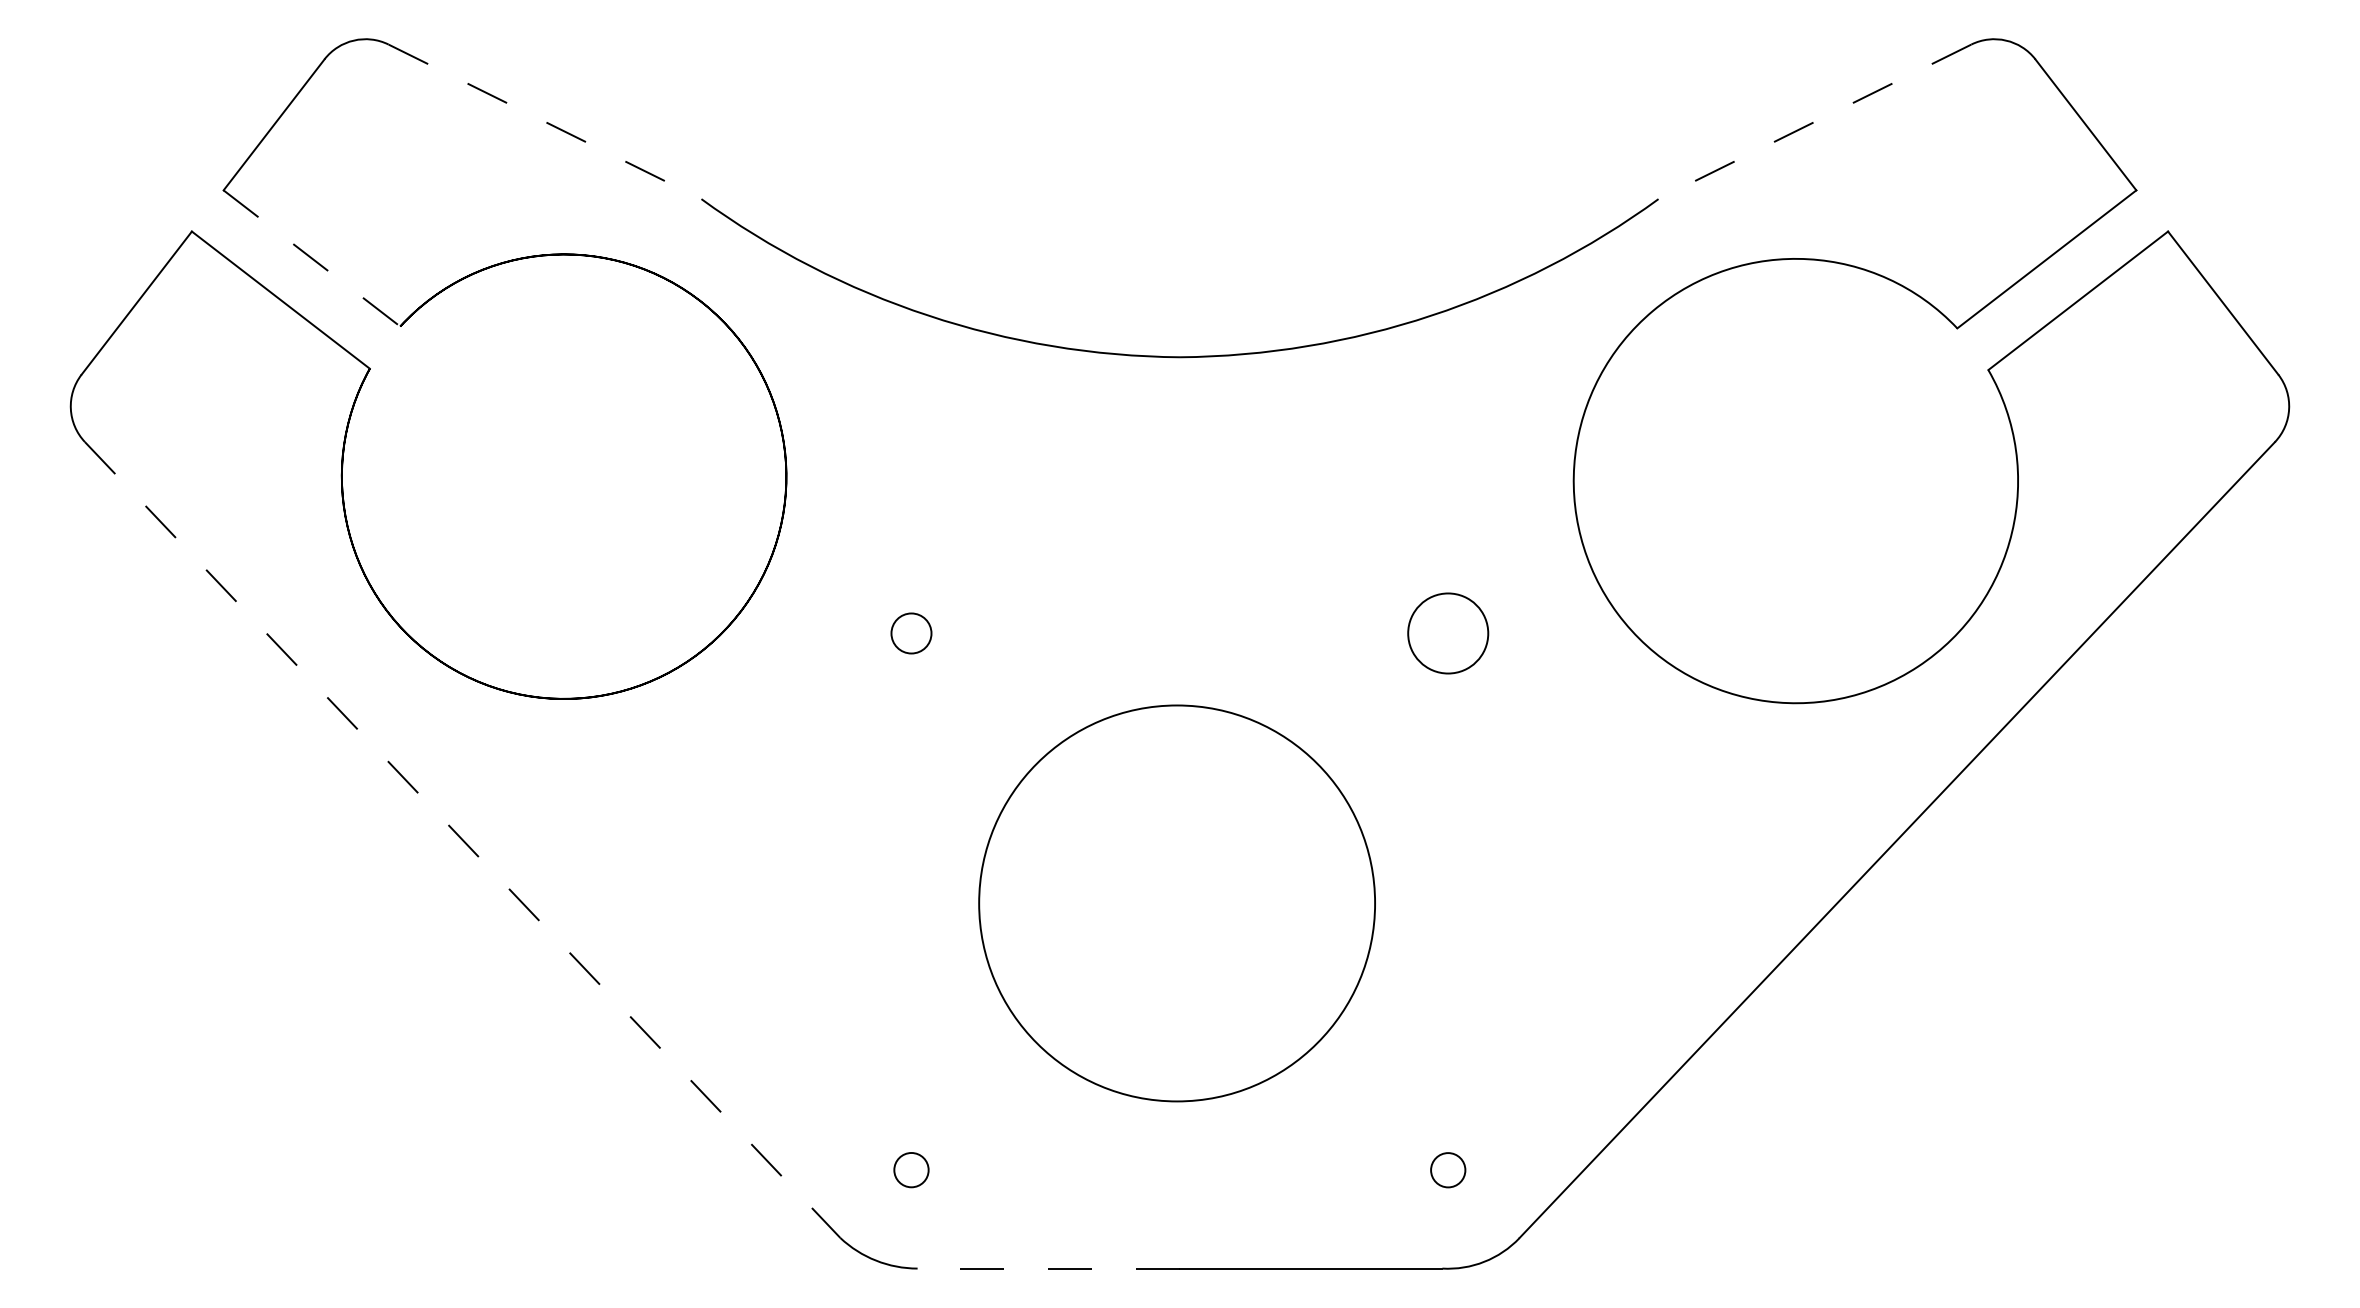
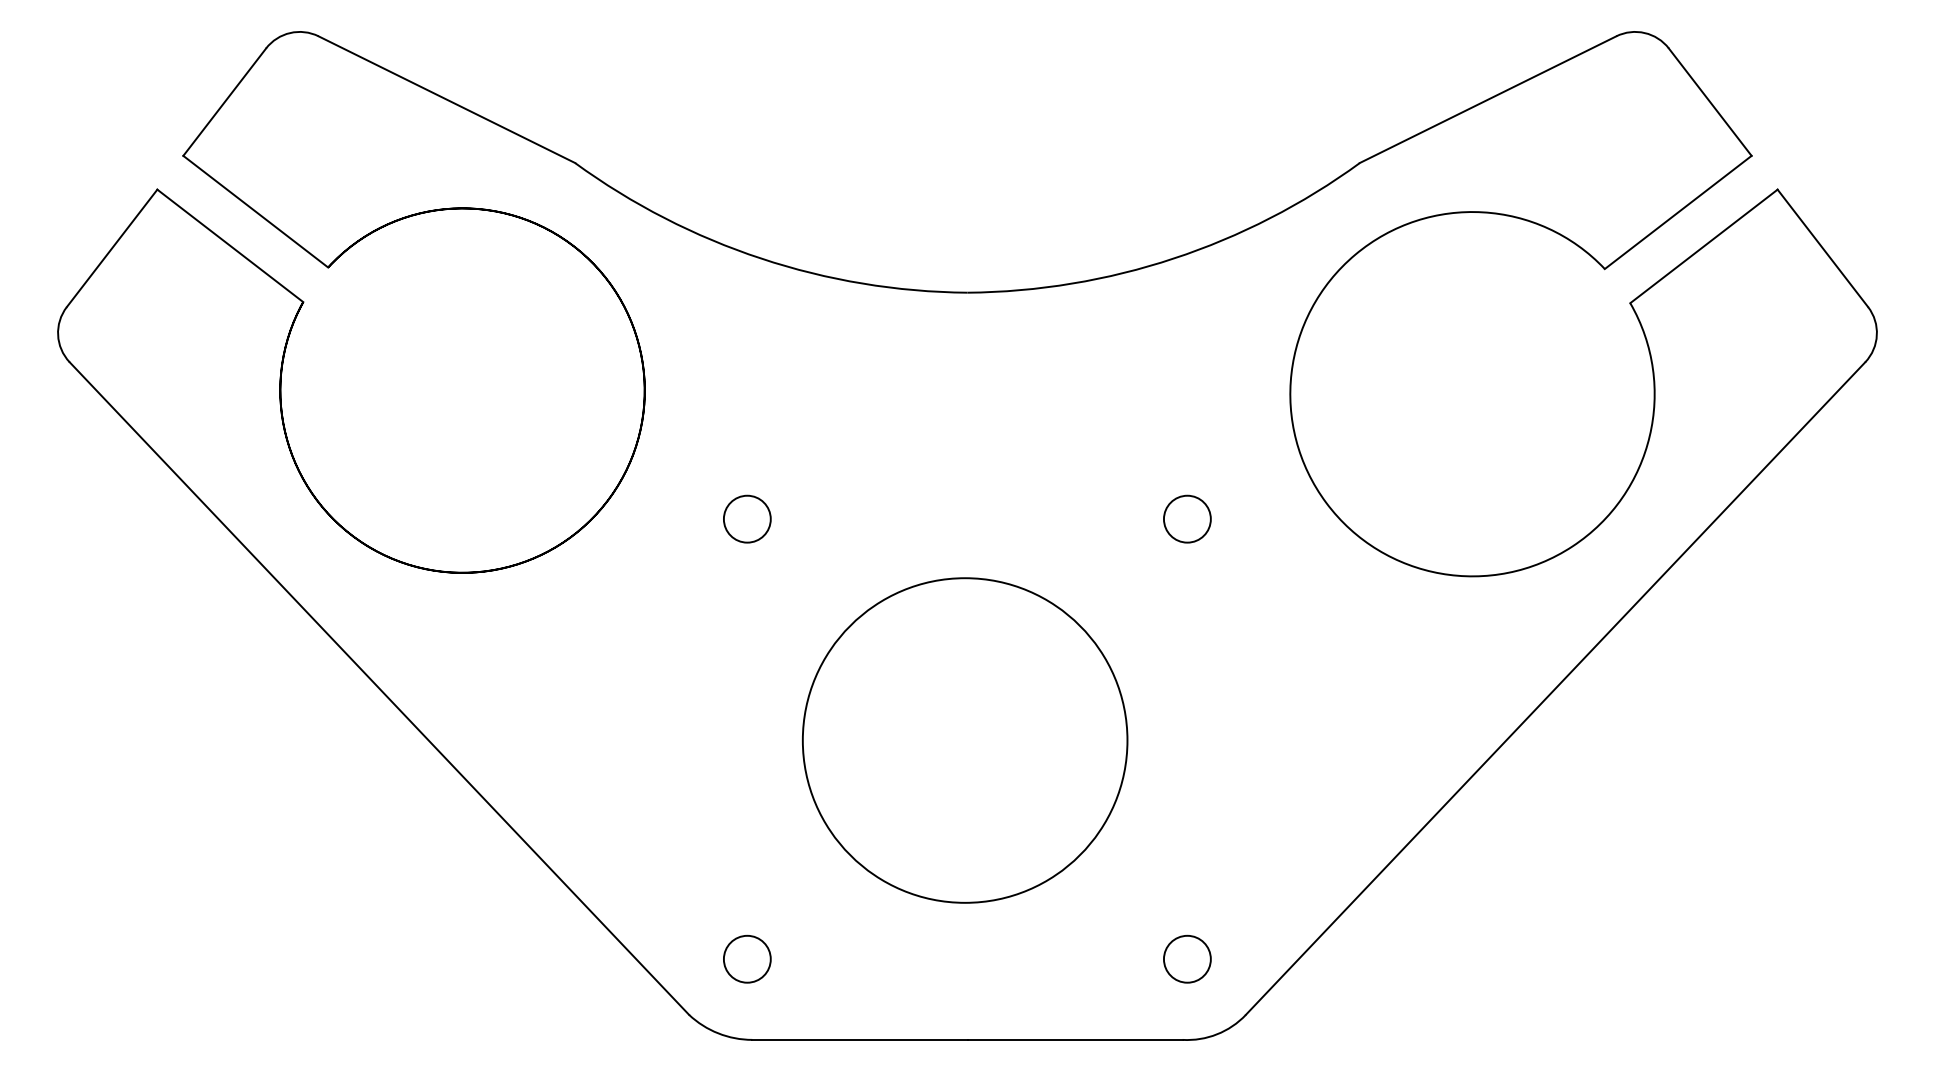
line: (545, 122) -> (447, 100), dashed -> solid
line: (1814, 122) -> (1487, 100), dashed -> solid
line: (311, 258) -> (255, 211), dashed -> solid
circle: (911, 633) -> (747, 519), size x1.43
circle: (1447, 633) -> (1186, 519), size x0.71
line: (462, 840) -> (379, 688), dashed -> solid
circle: (911, 1169) -> (747, 958), size x1.67
circle: (1447, 1169) -> (1186, 958), size x1.67
line: (1048, 1268) -> (859, 1039), dashed -> solid

